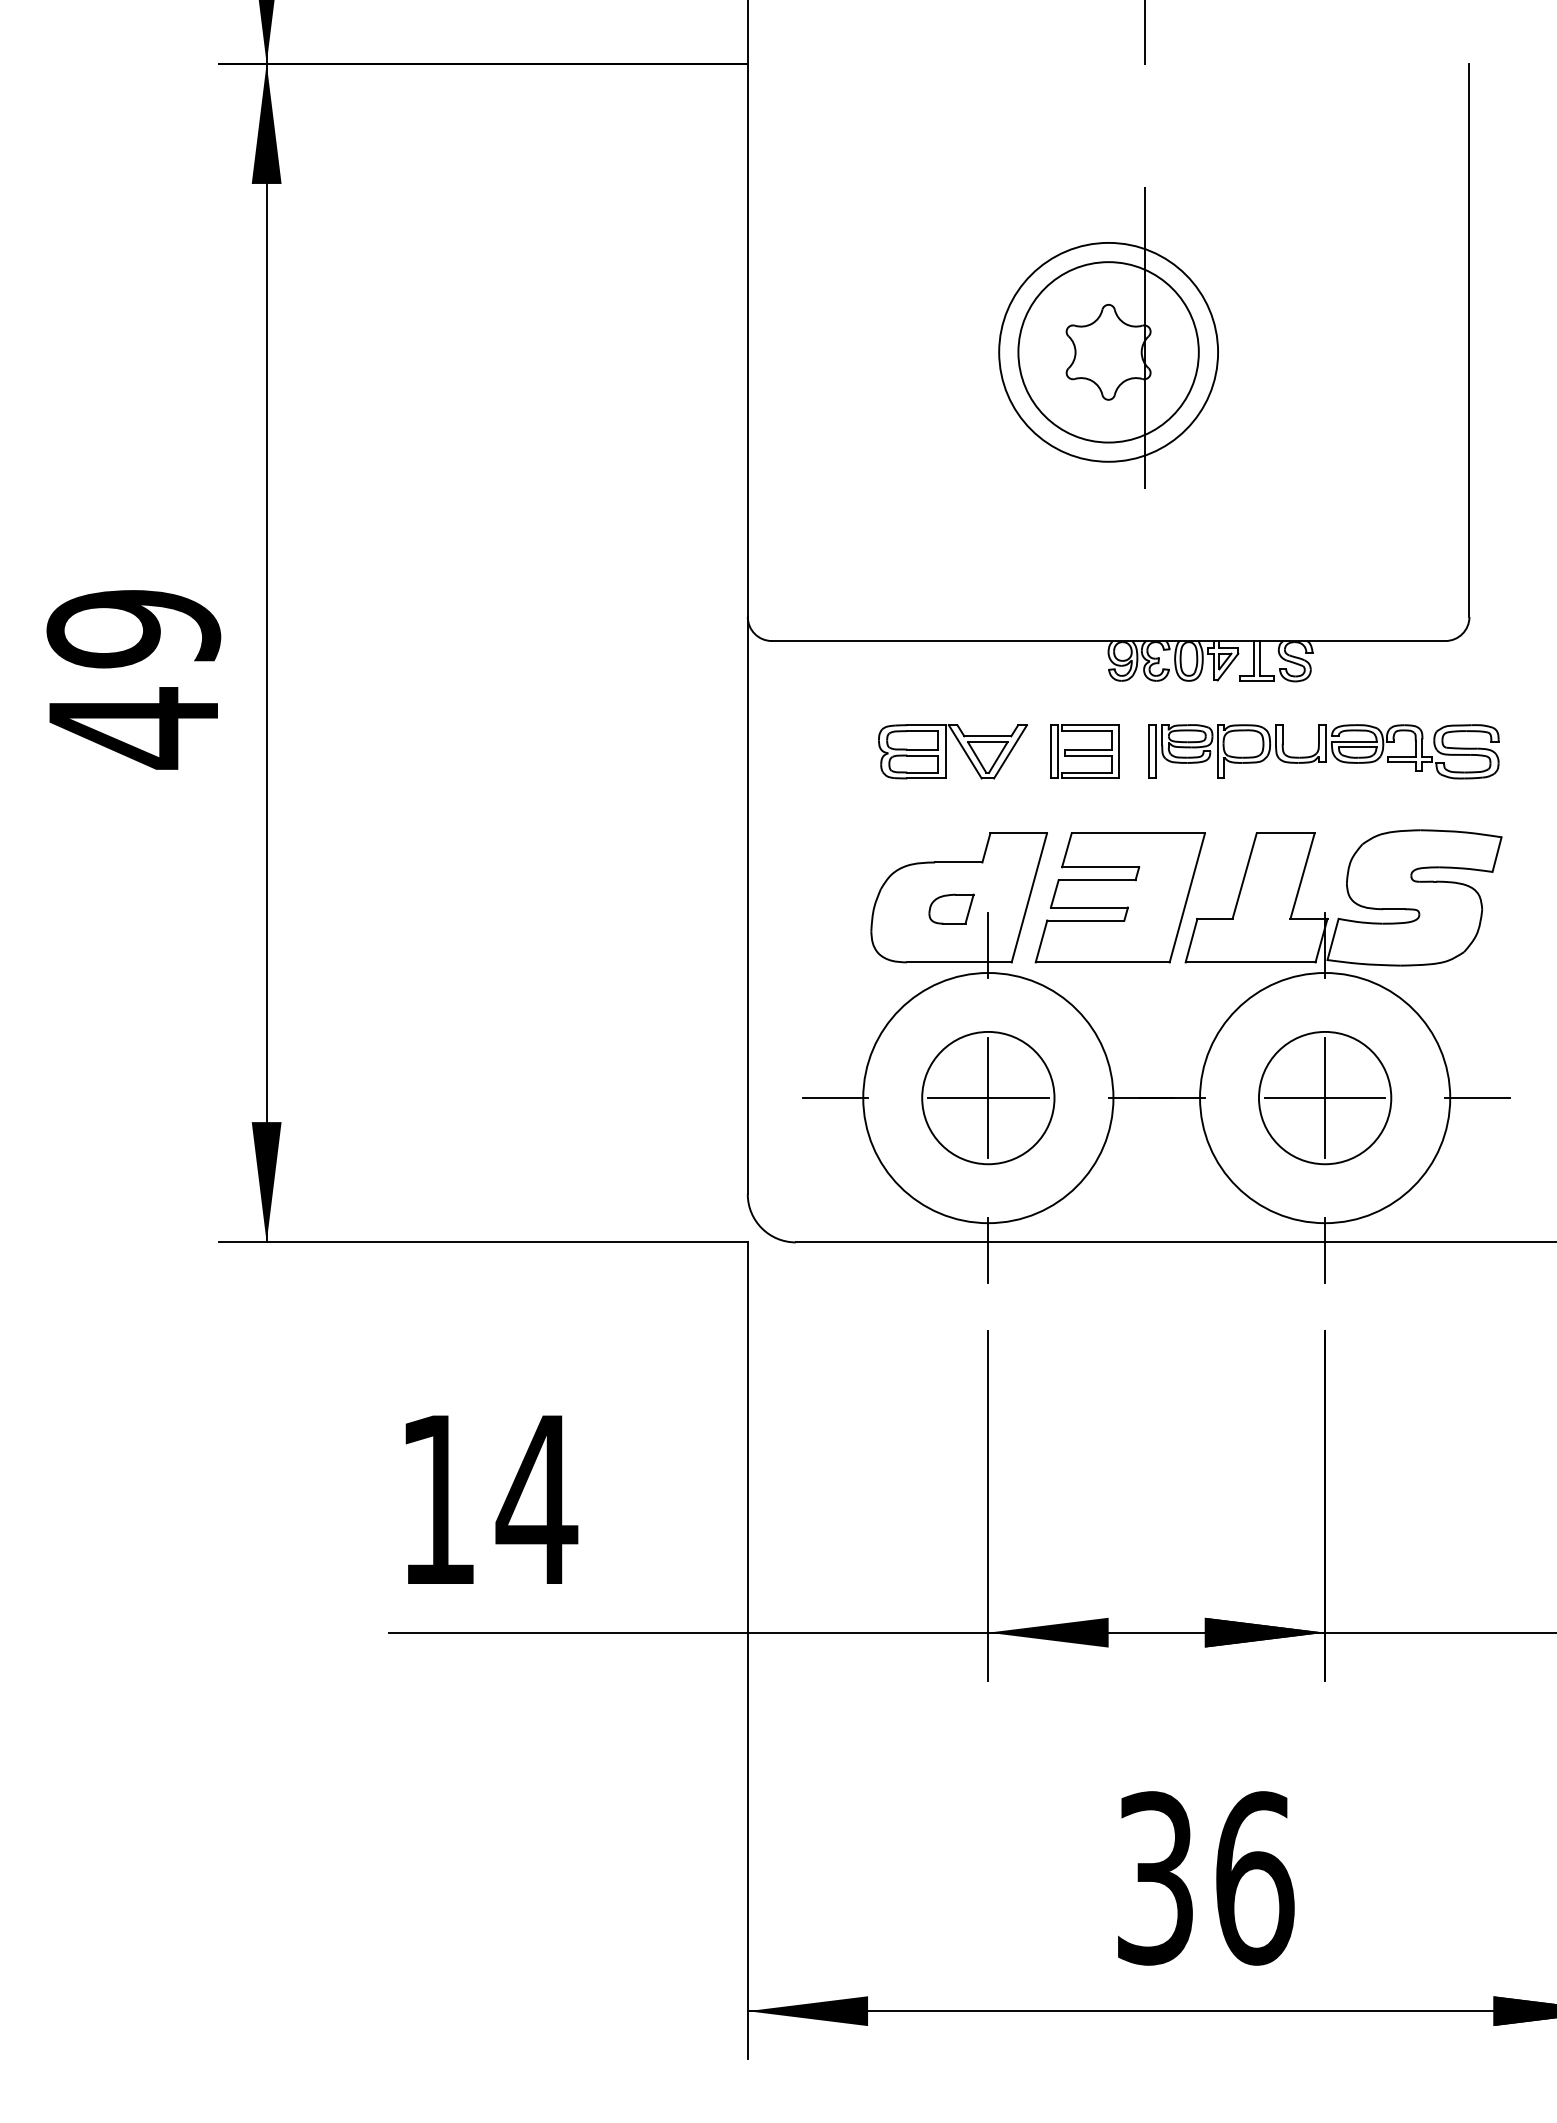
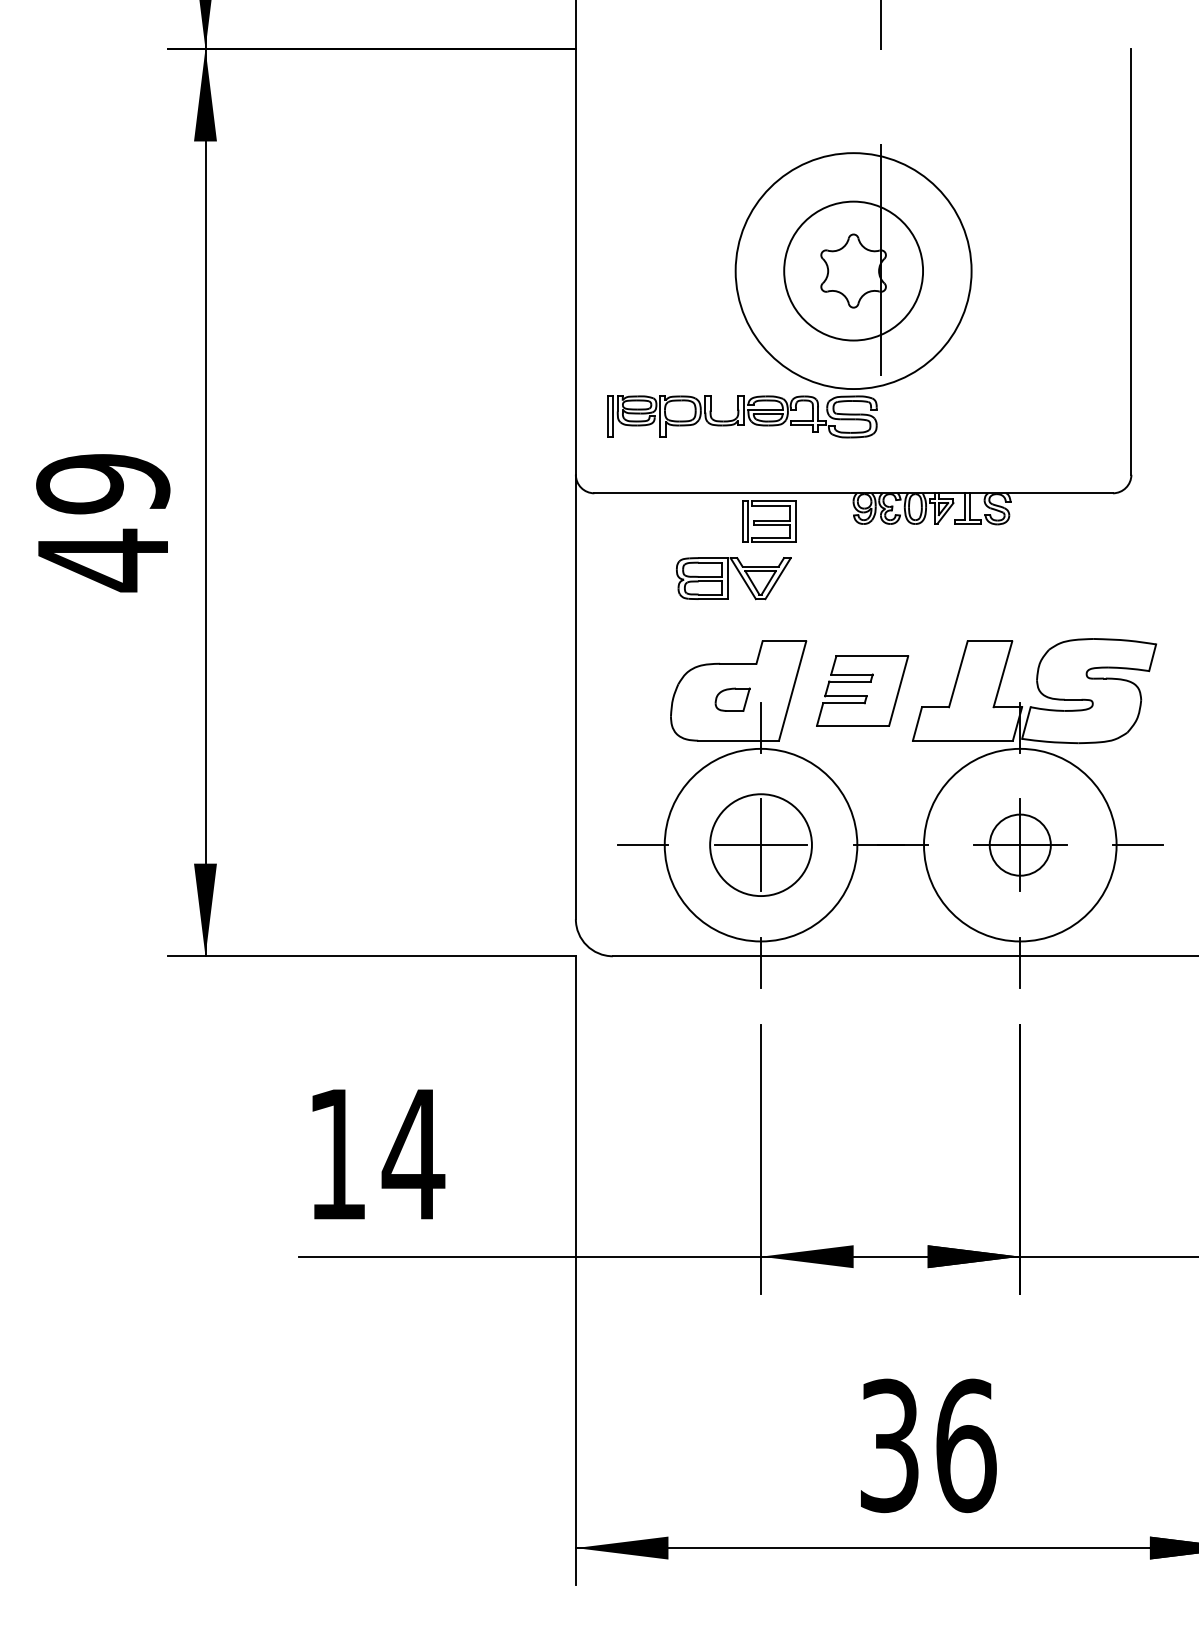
circle: (1108, 351) -> (853, 270), size x1.4
part: (1084, 751) -> (768, 521), moved
part: (1323, 751) -> (741, 416), moved
part: (1119, 897) -> (862, 690), size x0.7
circle: (1324, 1097) -> (1019, 844), size x0.6

